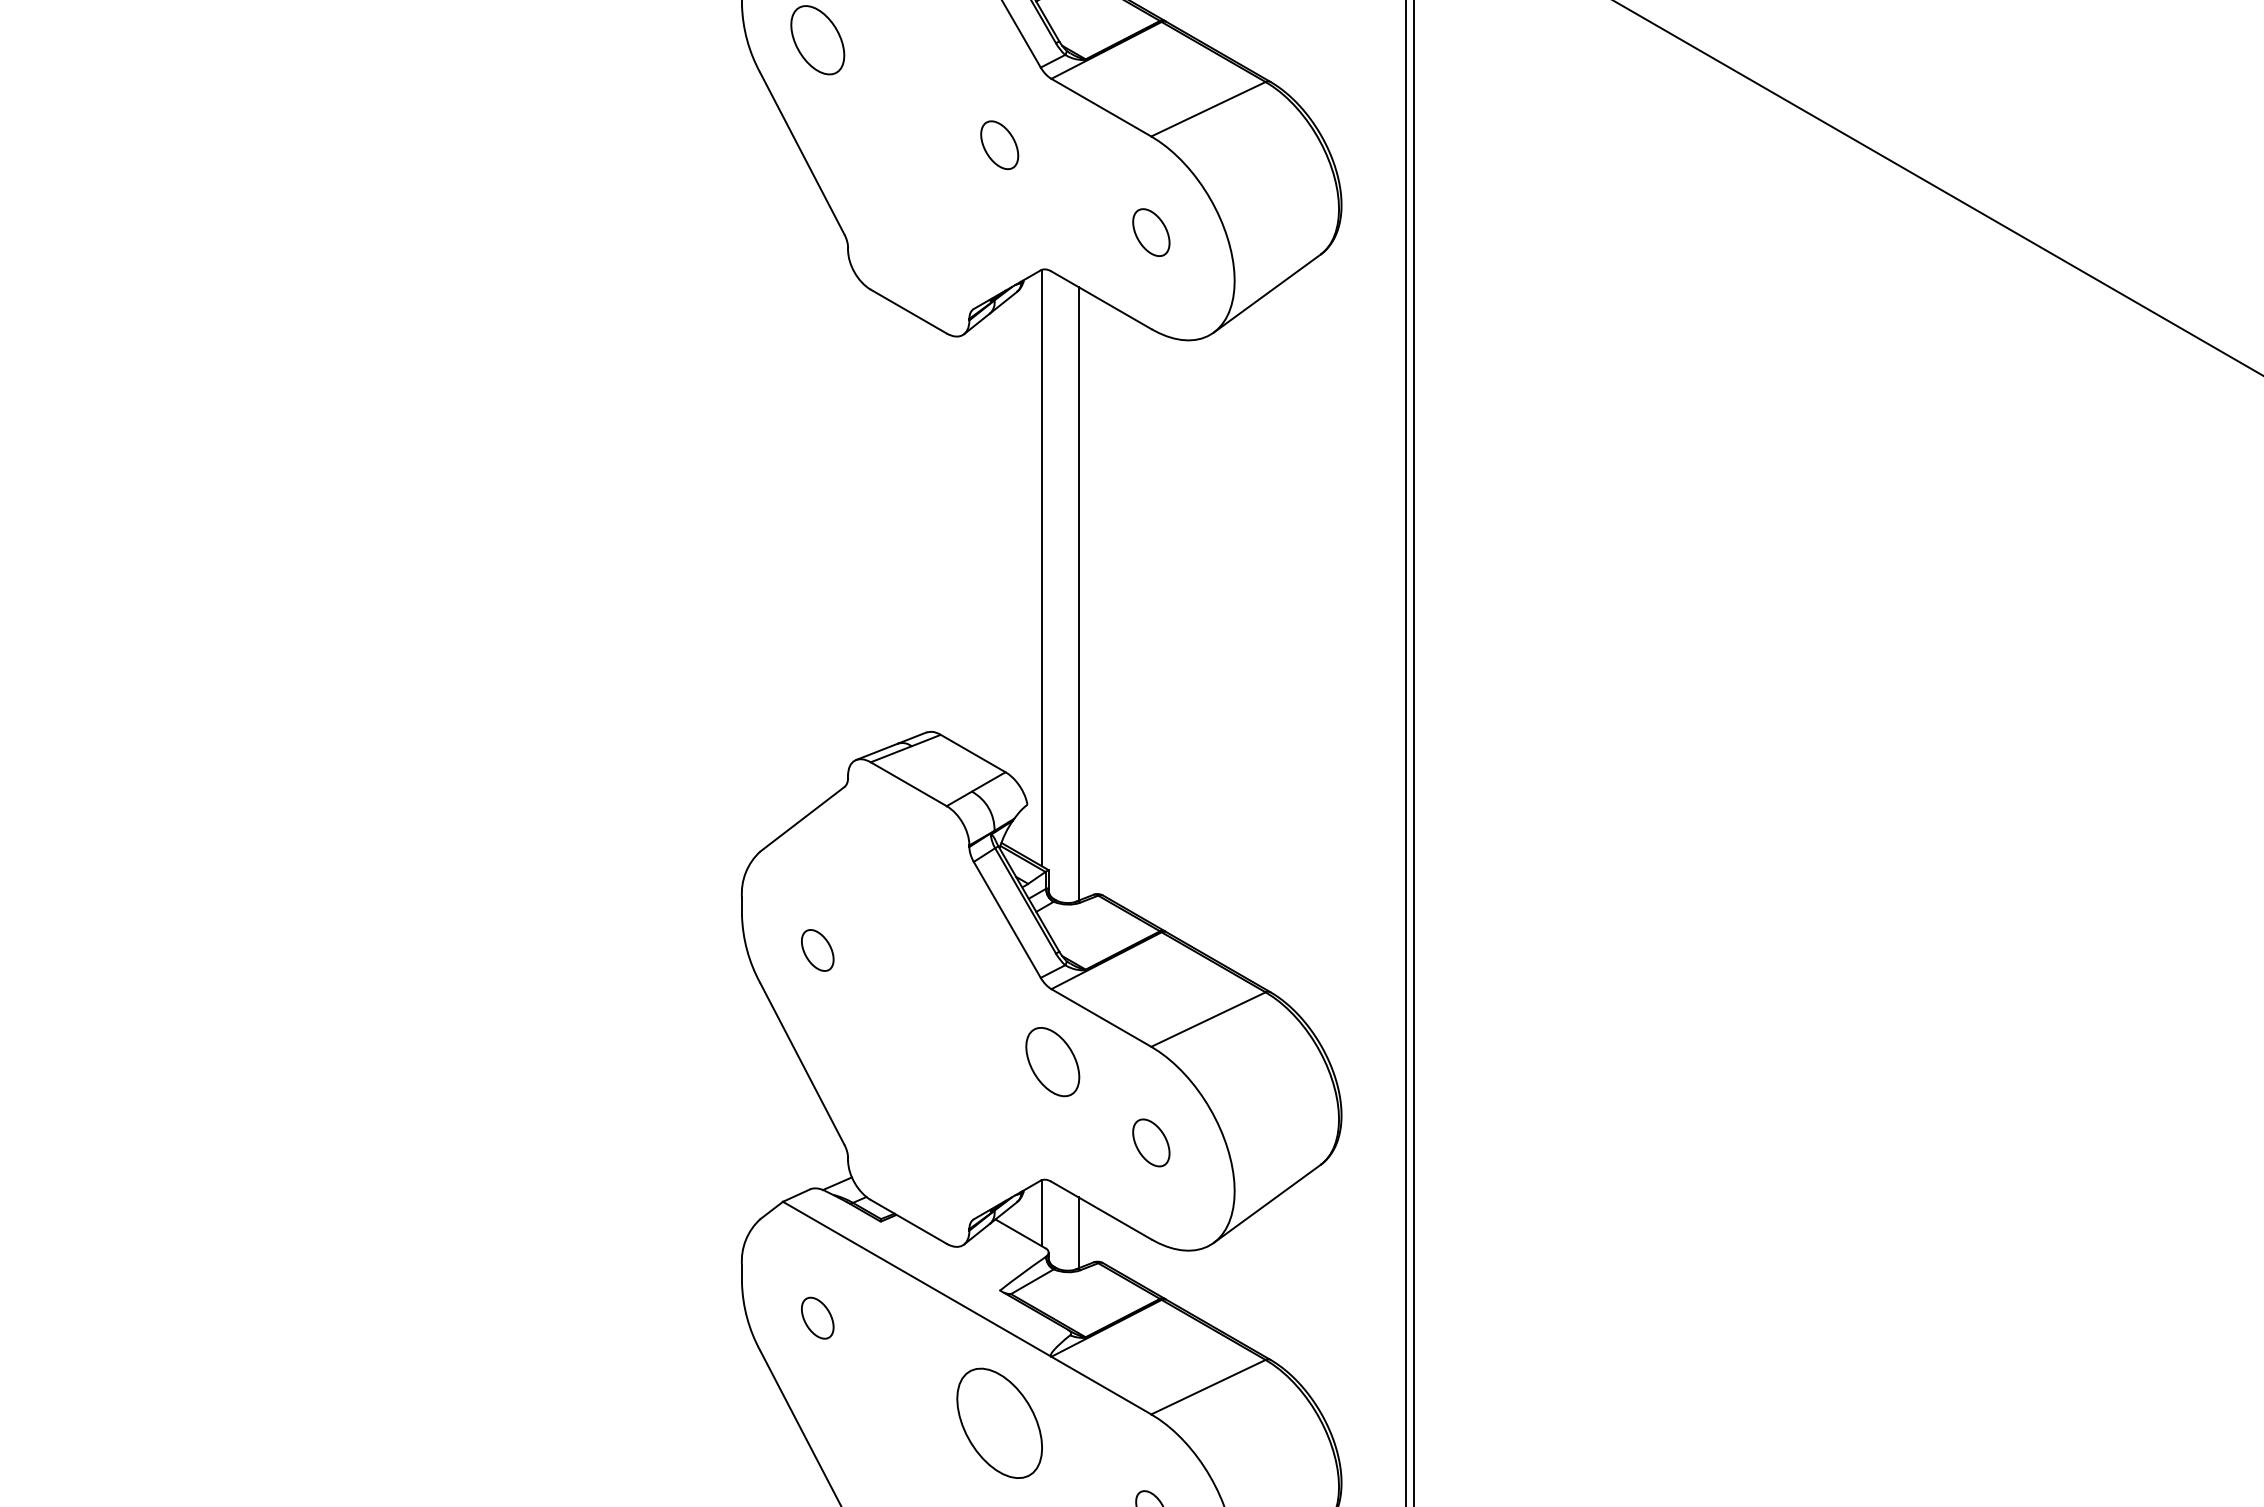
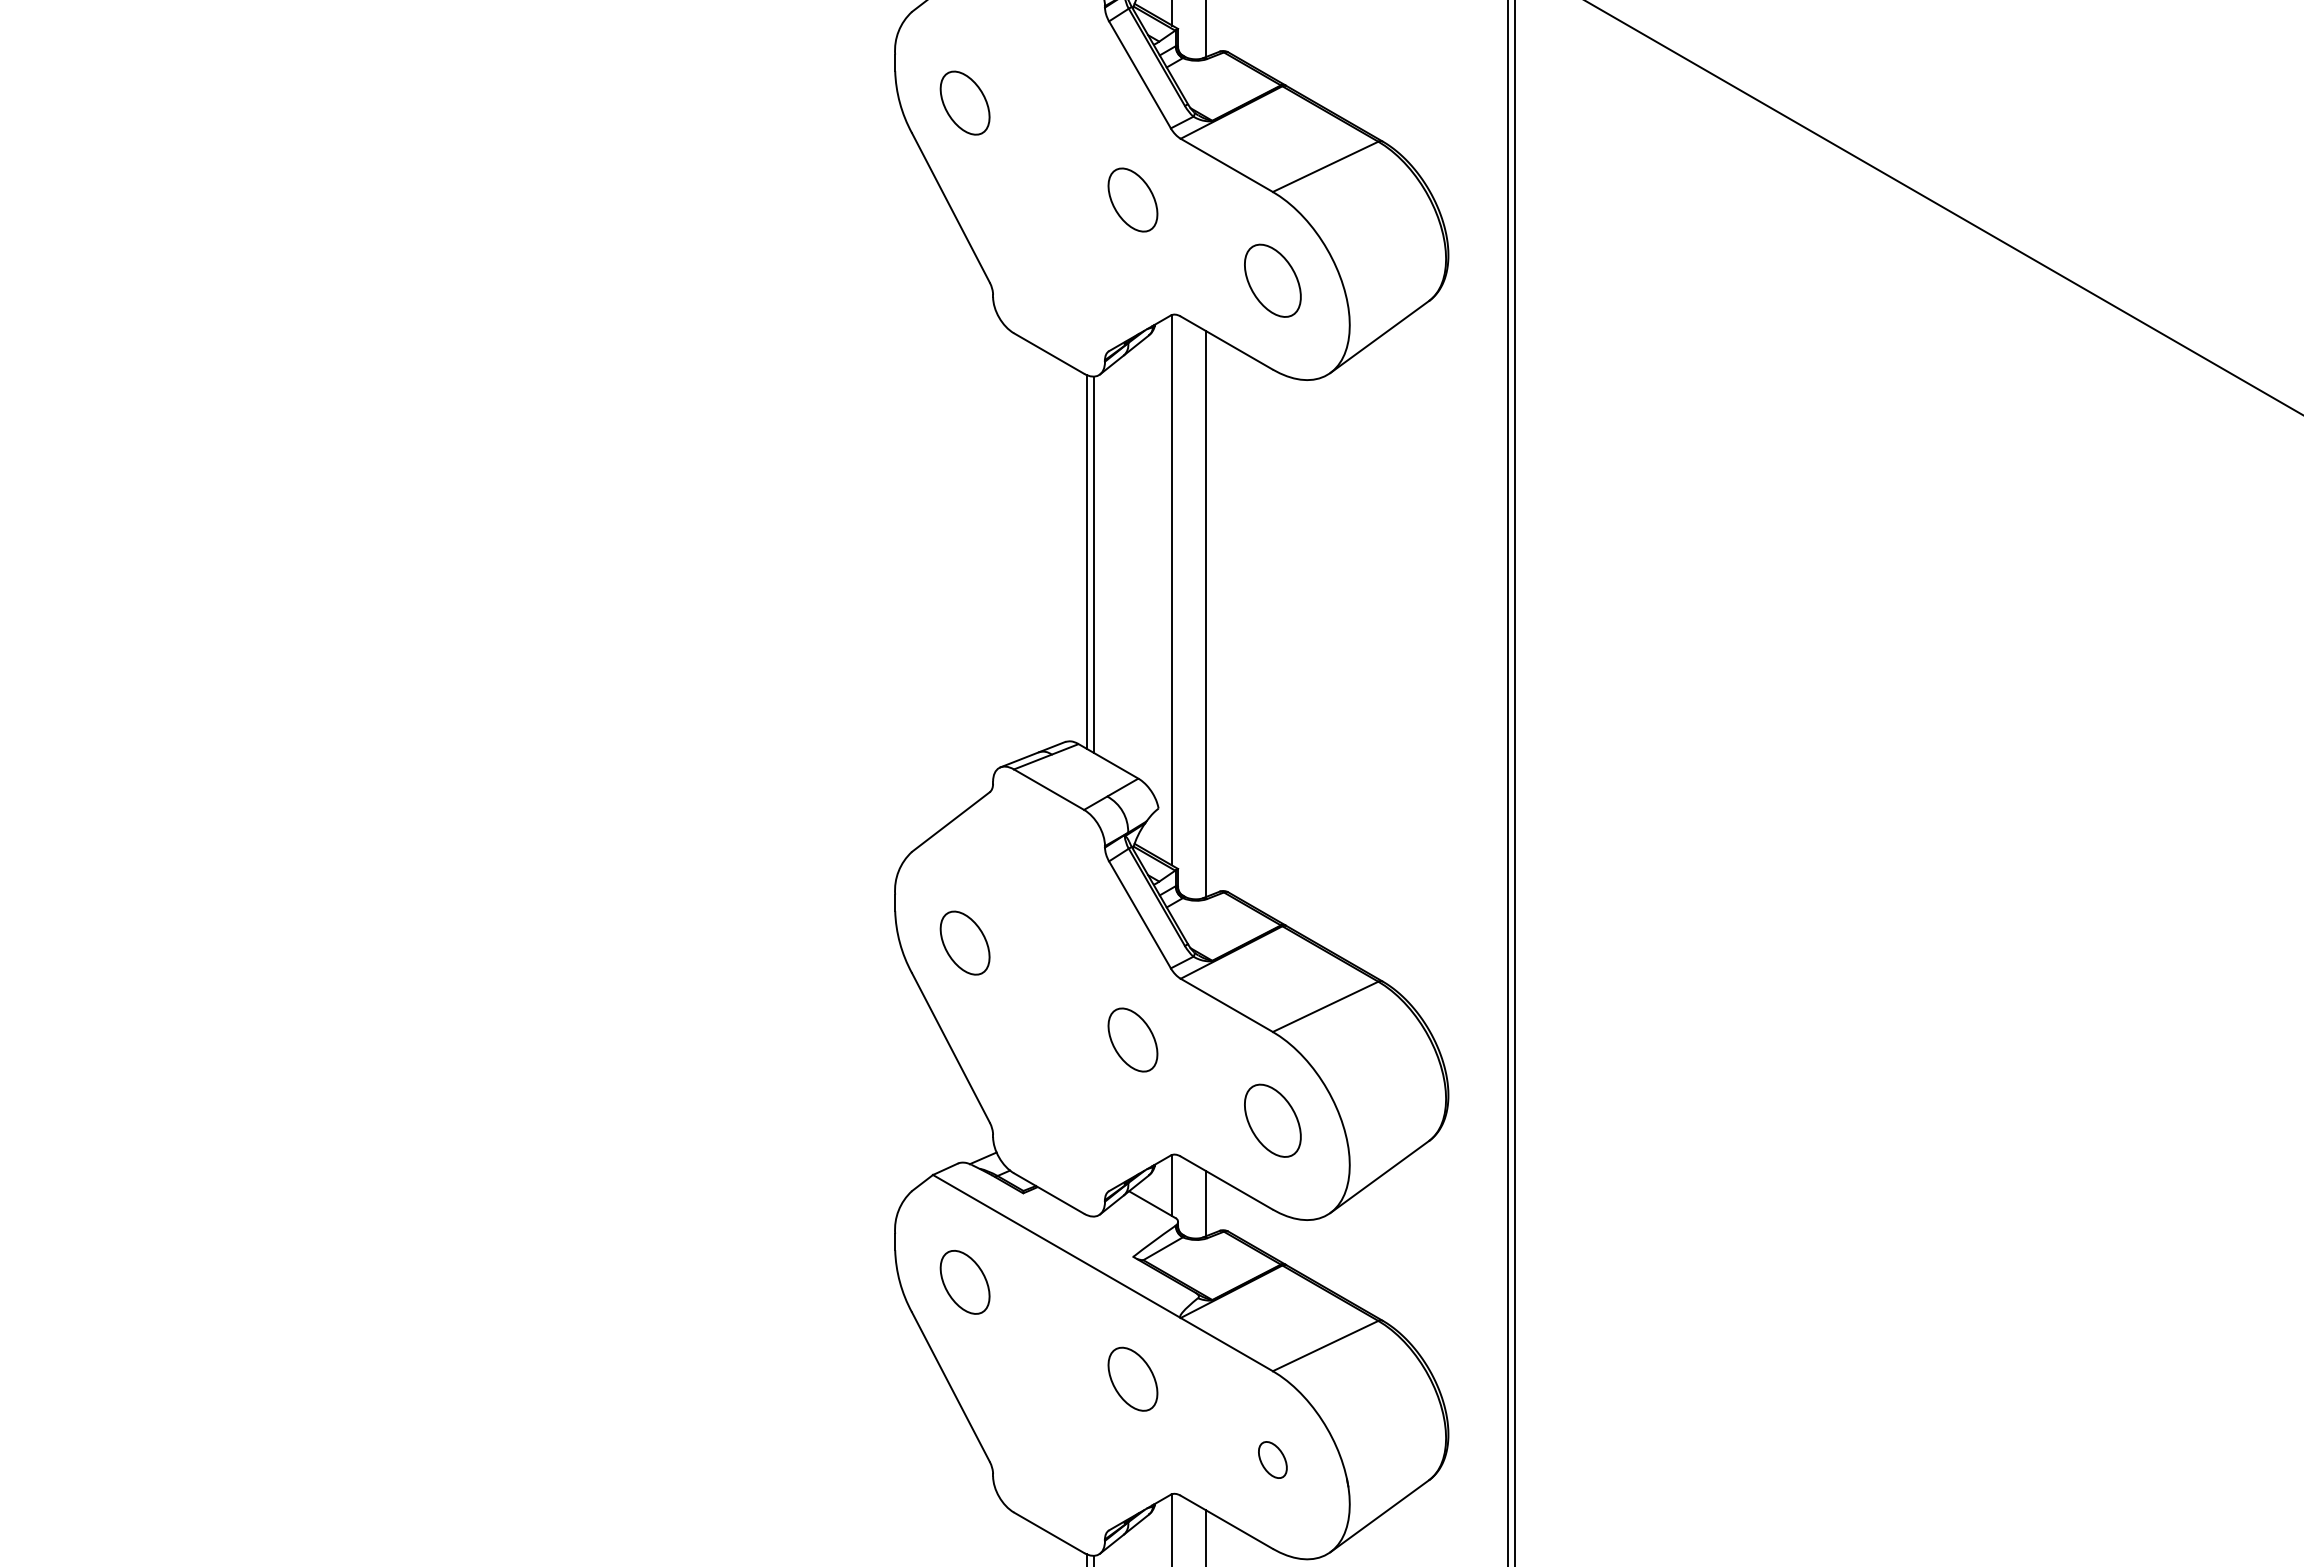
part: (999, 144) -> (1132, 199), size x1.43
part: (1150, 232) -> (1272, 280), size x1.67
line: (949, 536) -> (1086, 561), added
line: (956, 540) -> (1093, 564), added
part: (817, 949) -> (964, 942), size x1.67
part: (1052, 1061) -> (1132, 1039), moved
part: (1150, 1142) -> (1272, 1120), size x1.67
part: (817, 1318) -> (964, 1282), size x1.67
part: (999, 1422) -> (1132, 1378), size x0.62

